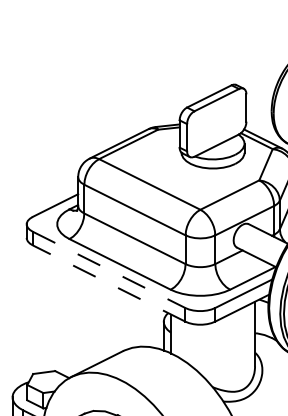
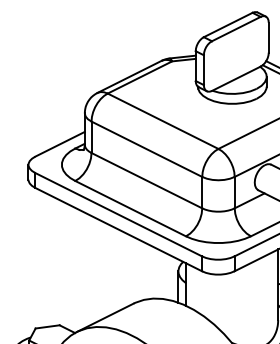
line: (109, 270) -> (119, 215), dashed -> solid
line: (108, 283) -> (117, 229), dashed -> solid

